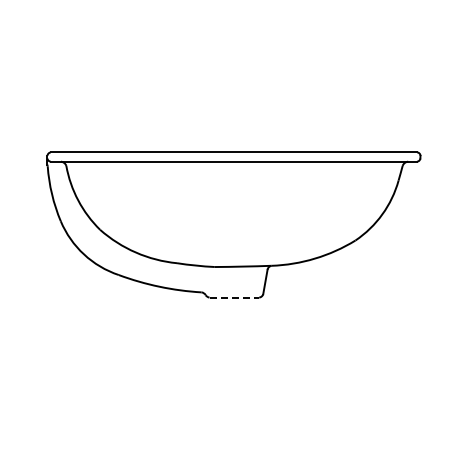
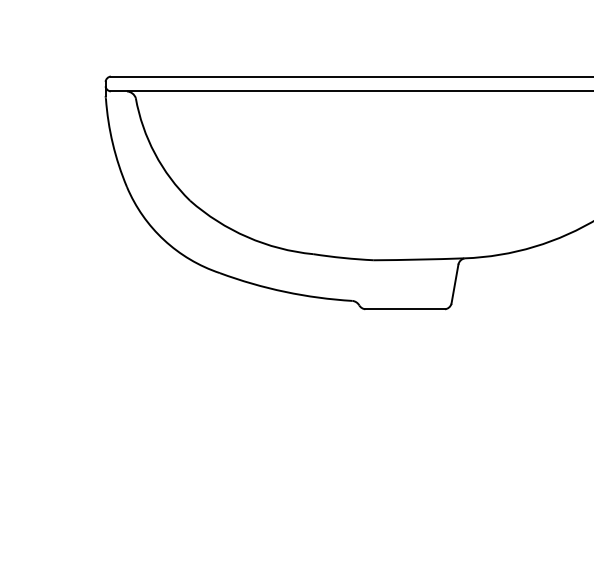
line: (234, 297) -> (405, 309), dashed -> solid

